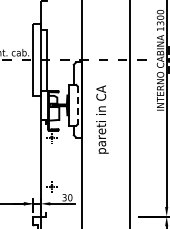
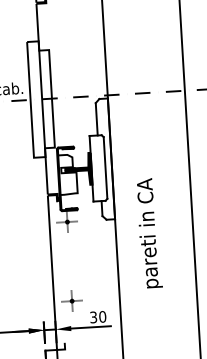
line: (77, 105) -> (105, 168), dashed -> solid
text: (102, 119) -> (149, 233), moved

